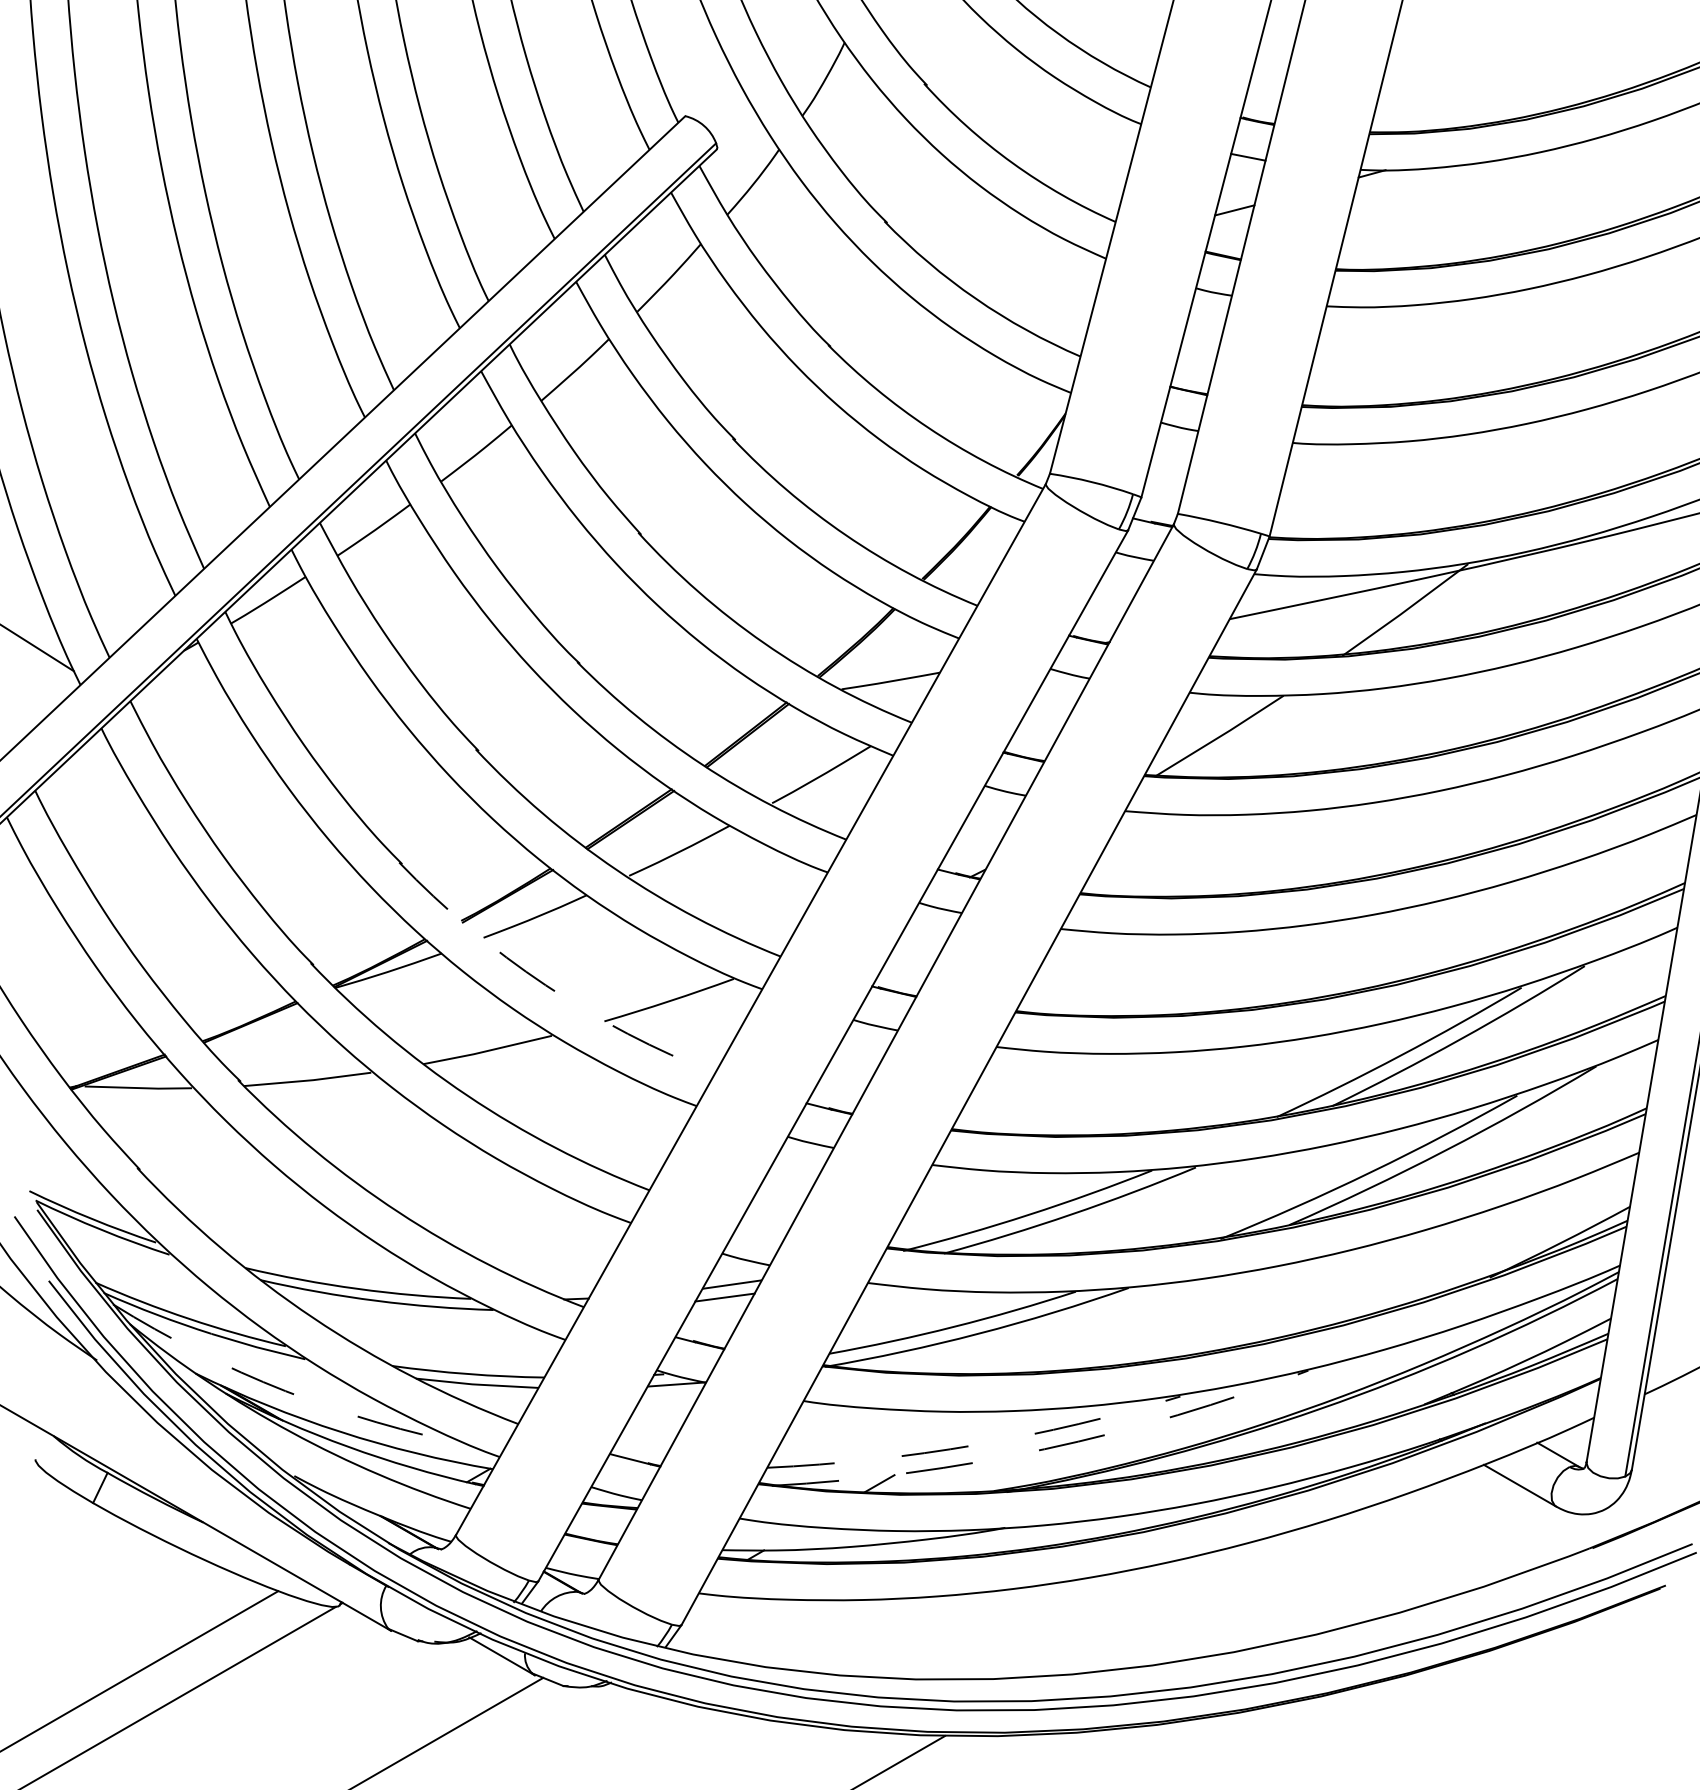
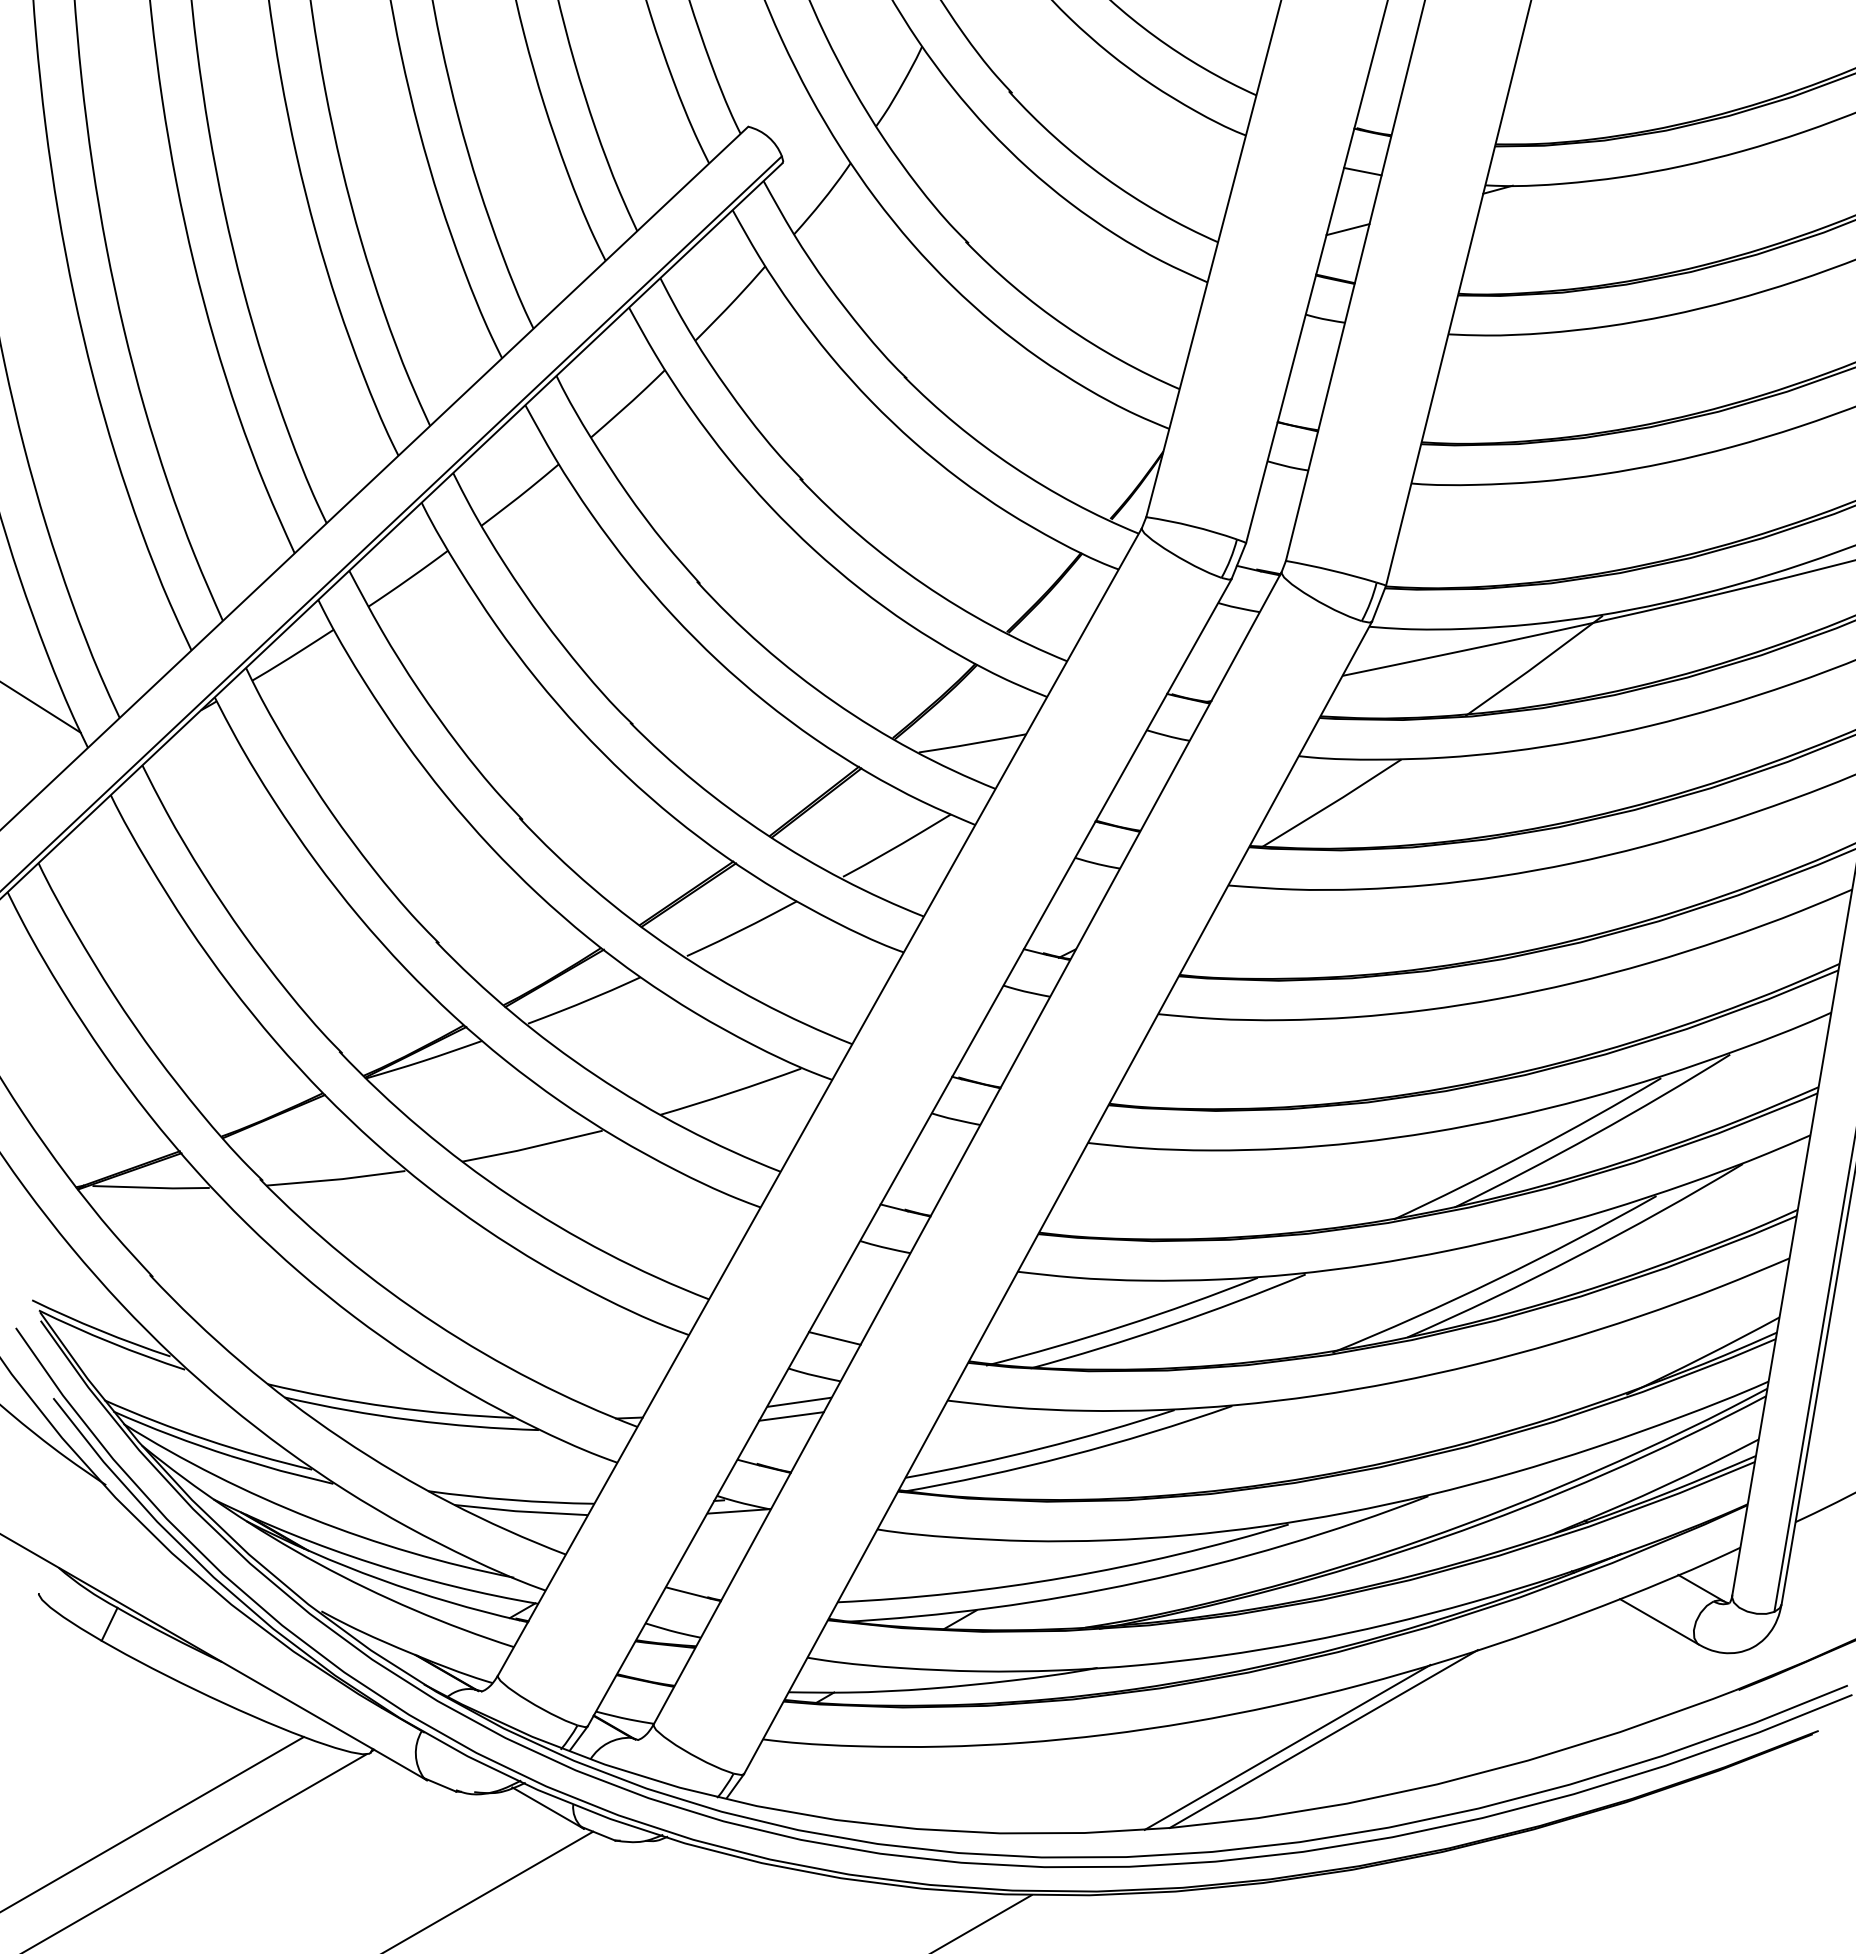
arc: (545, 985) -> (595, 1075), dashed -> solid
line: (764, 1226) -> (834, 1338), added
arc: (285, 1391) -> (311, 1518), dashed -> solid
arc: (975, 1445) -> (1065, 1577), dashed -> solid
arc: (1044, 1449) -> (1140, 1582), dashed -> solid
line: (1212, 1593) -> (1323, 1739), added
line: (1179, 1600) -> (1287, 1747), added

